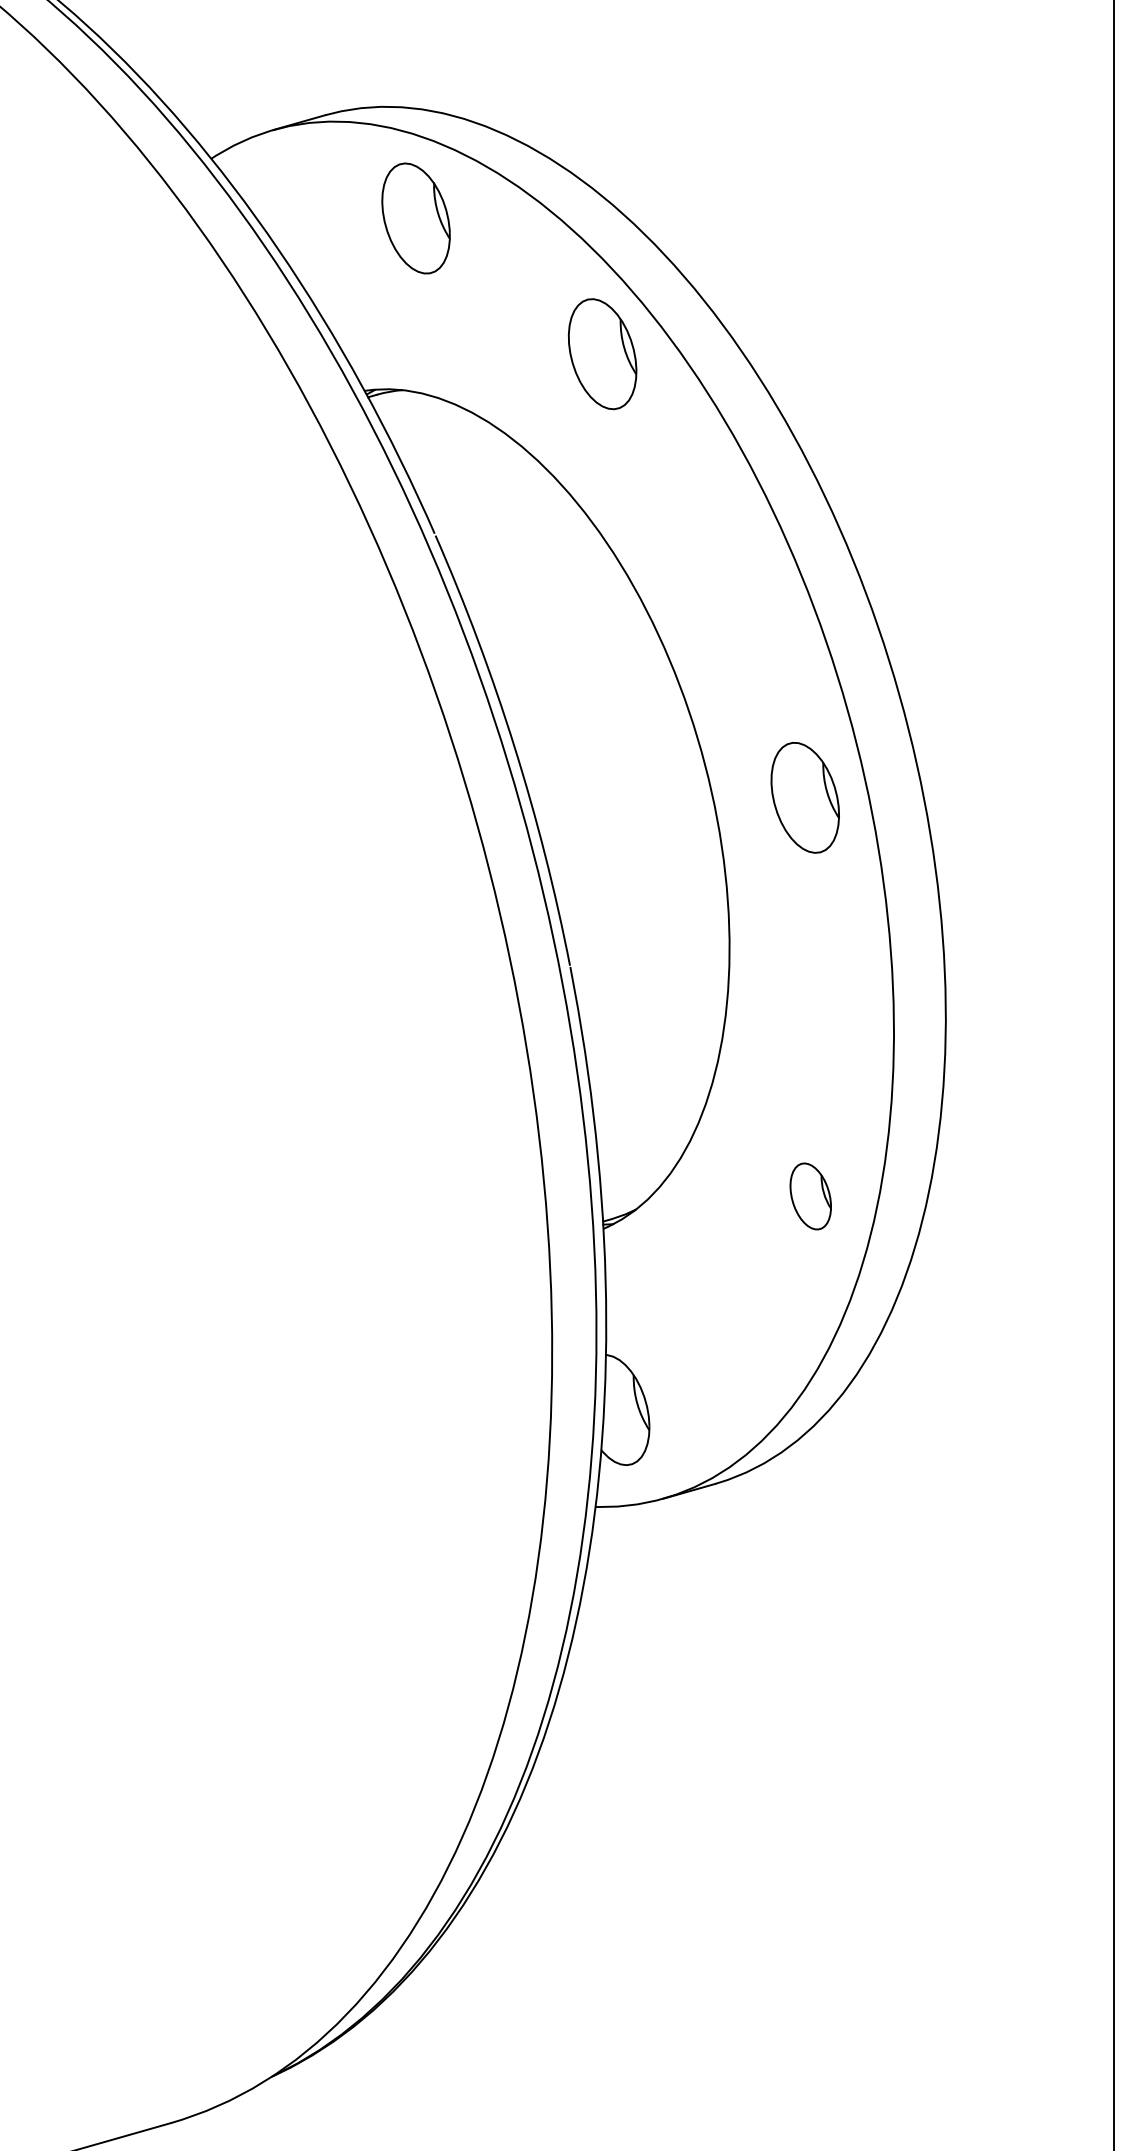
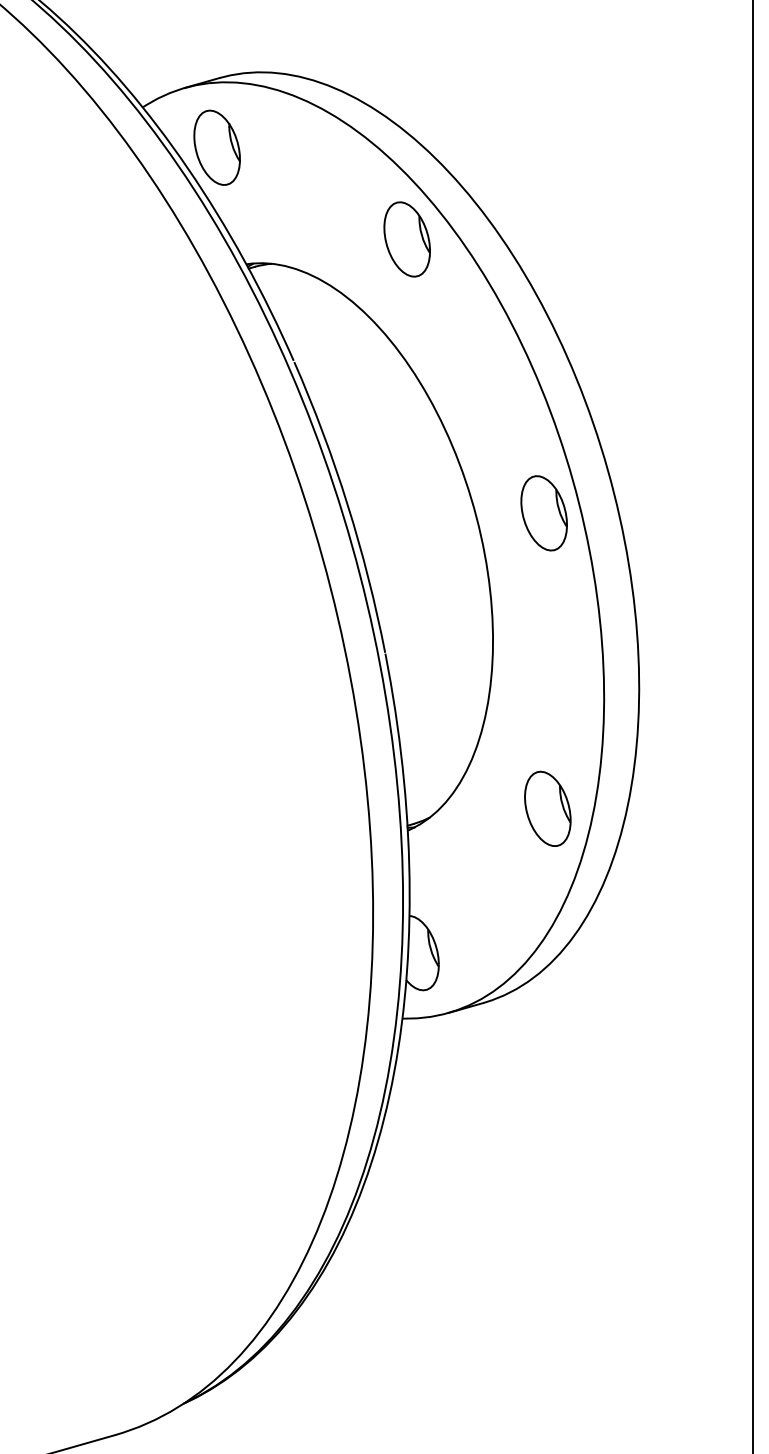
part: (415, 218) -> (216, 147), moved
part: (804, 798) -> (543, 513), moved
part: (810, 1196) -> (547, 808), size x1.67

